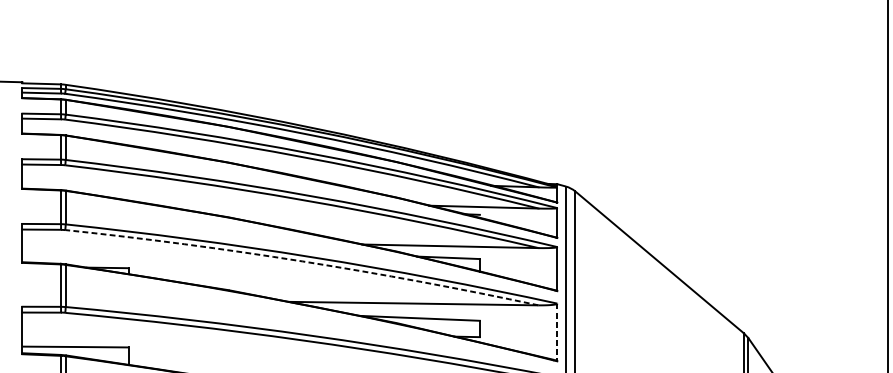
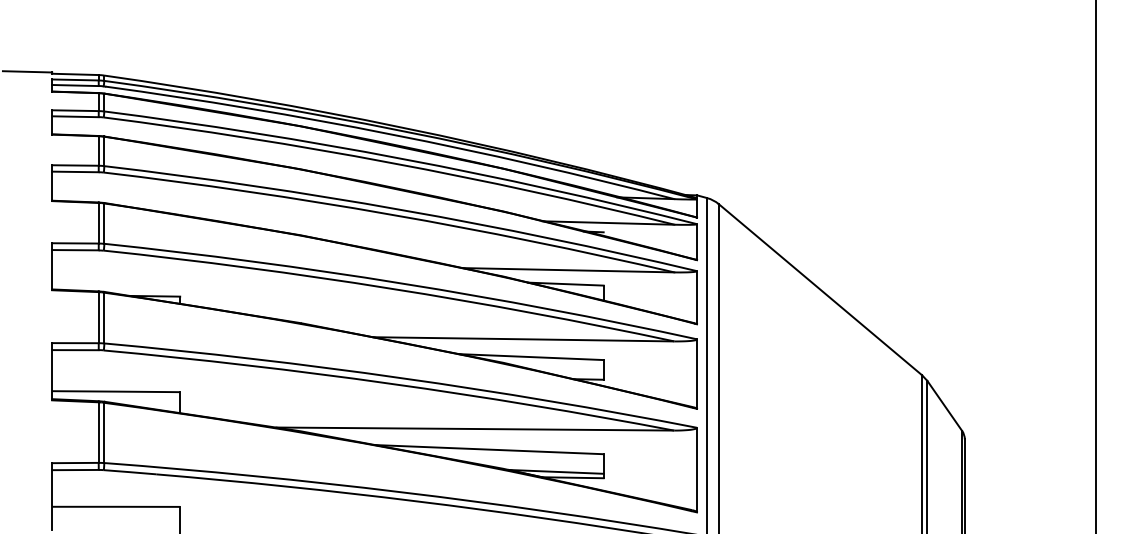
arc: (303, 261) -> (390, 288), dashed -> solid
line: (557, 332) -> (697, 374), dashed -> solid

